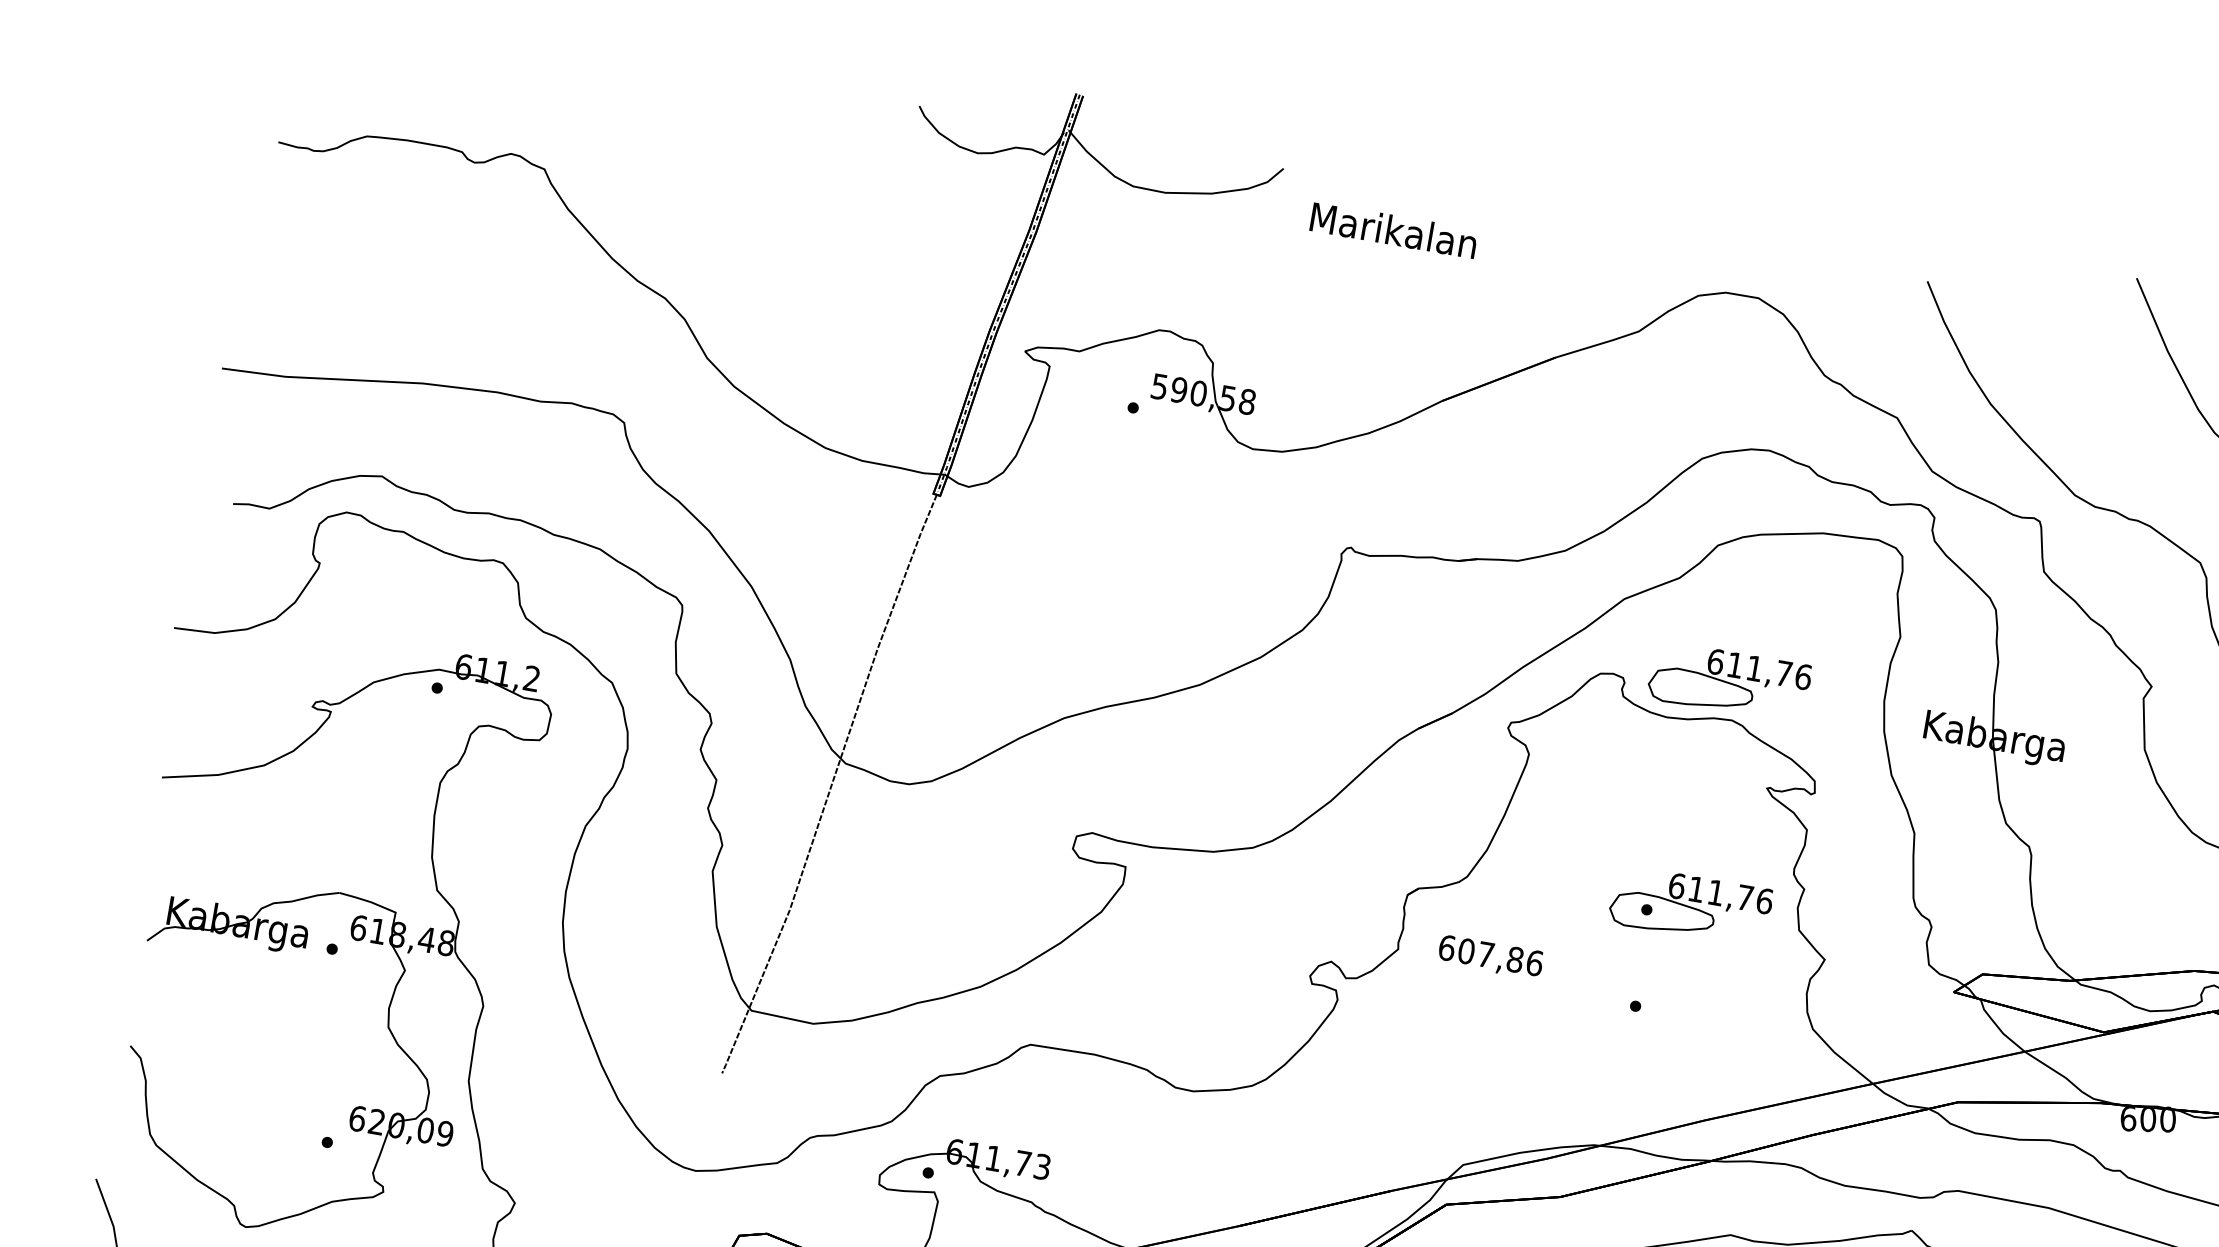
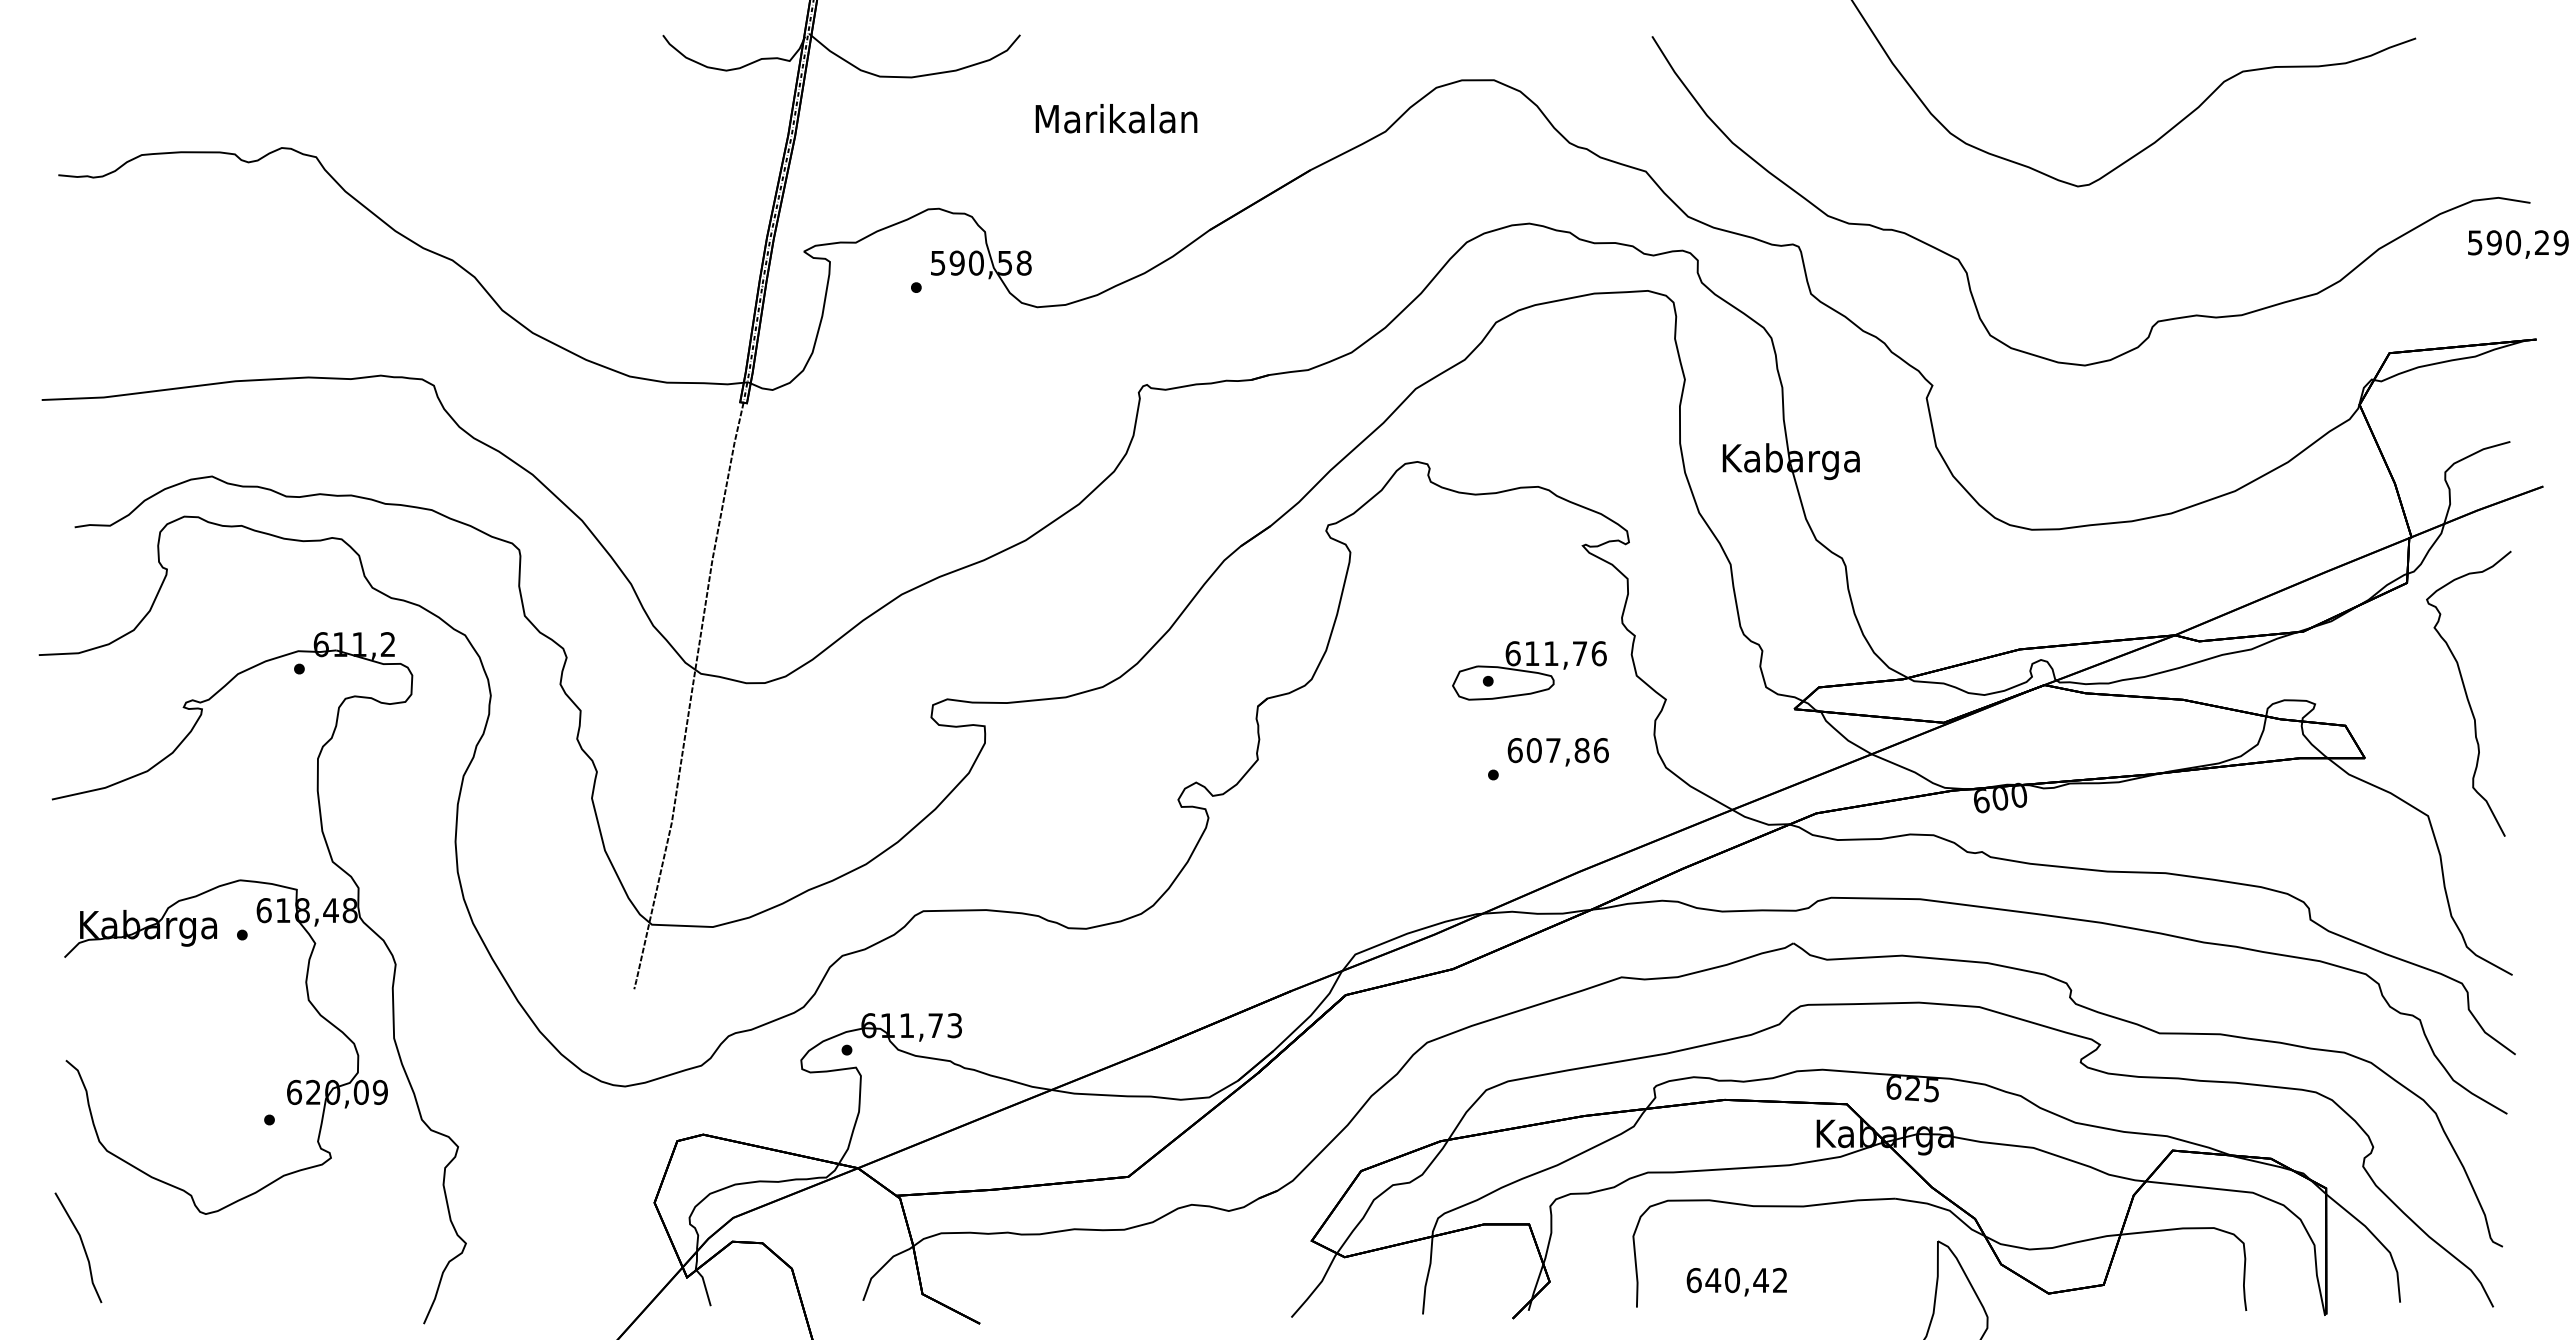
text: (1393, 230) -> (1116, 118), moved
part: (1729, 681) -> (1529, 450), removed
text: (1489, 957) -> (1557, 752), moved

